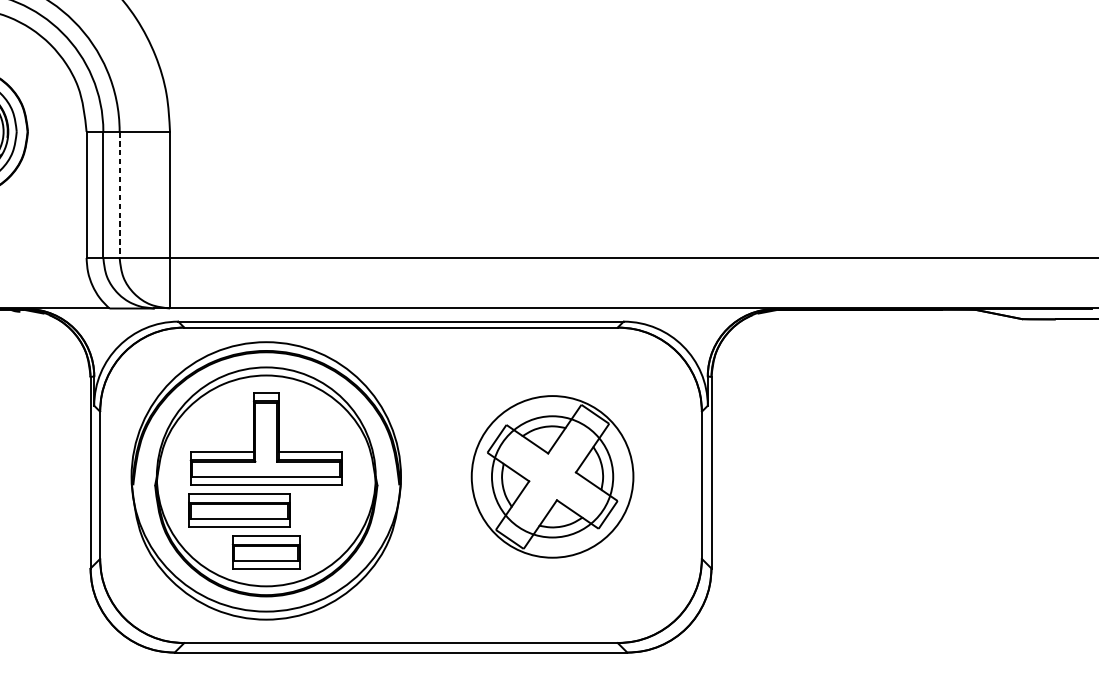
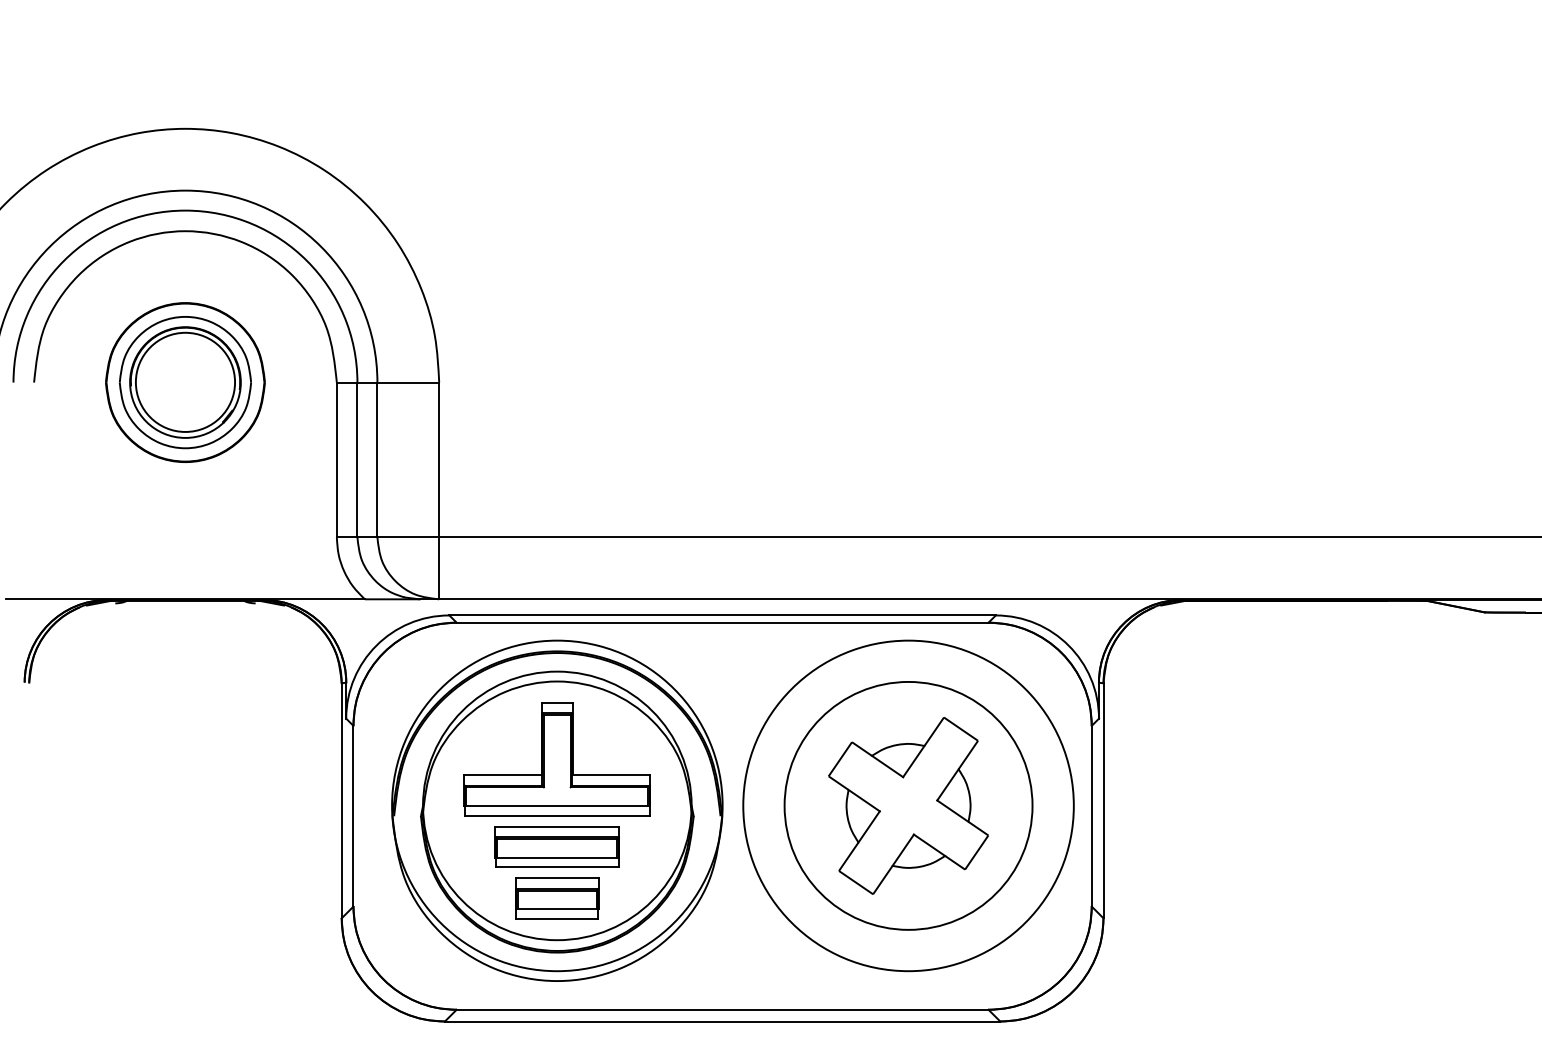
line: (119, 195) -> (377, 460), dashed -> solid
circle: (552, 476) -> (908, 805), size x1.67
circle: (552, 476) -> (908, 805), size x1.67
part: (238, 509) -> (556, 846), moved

